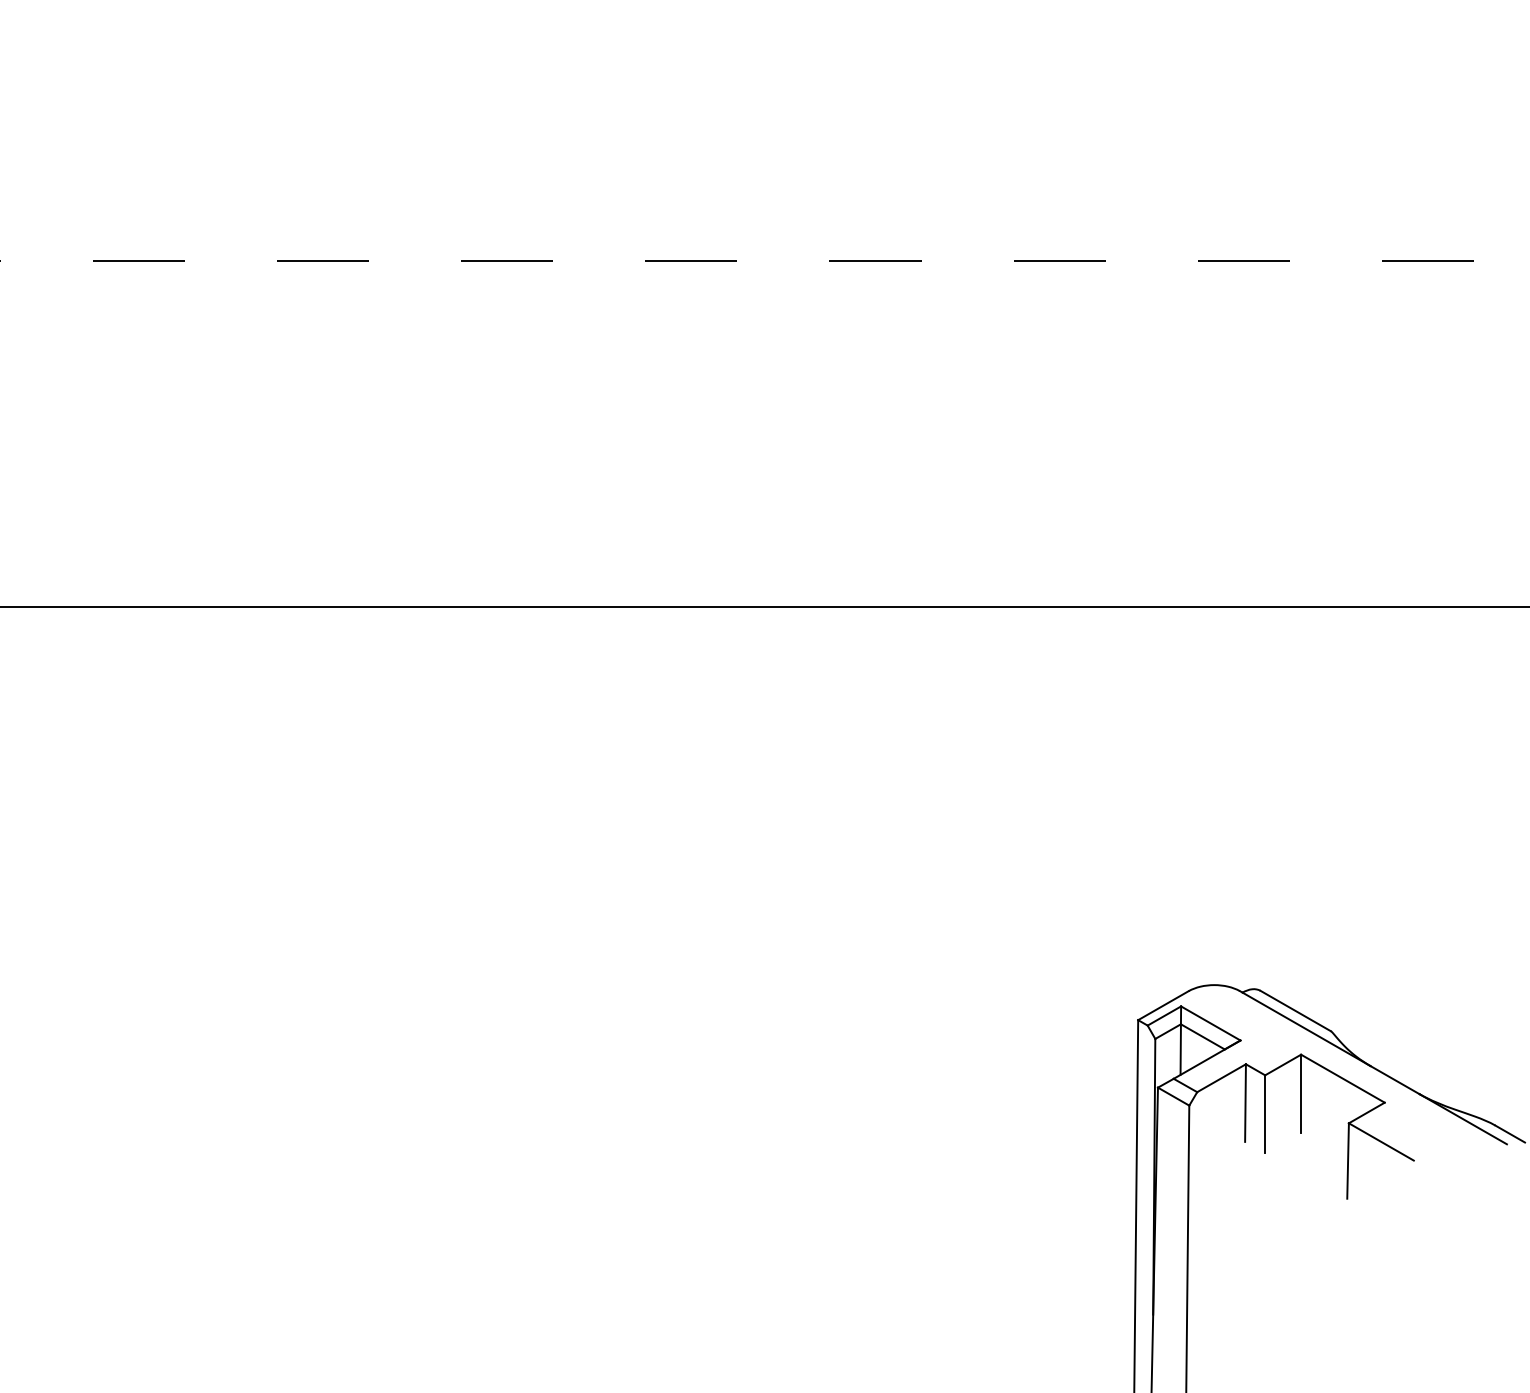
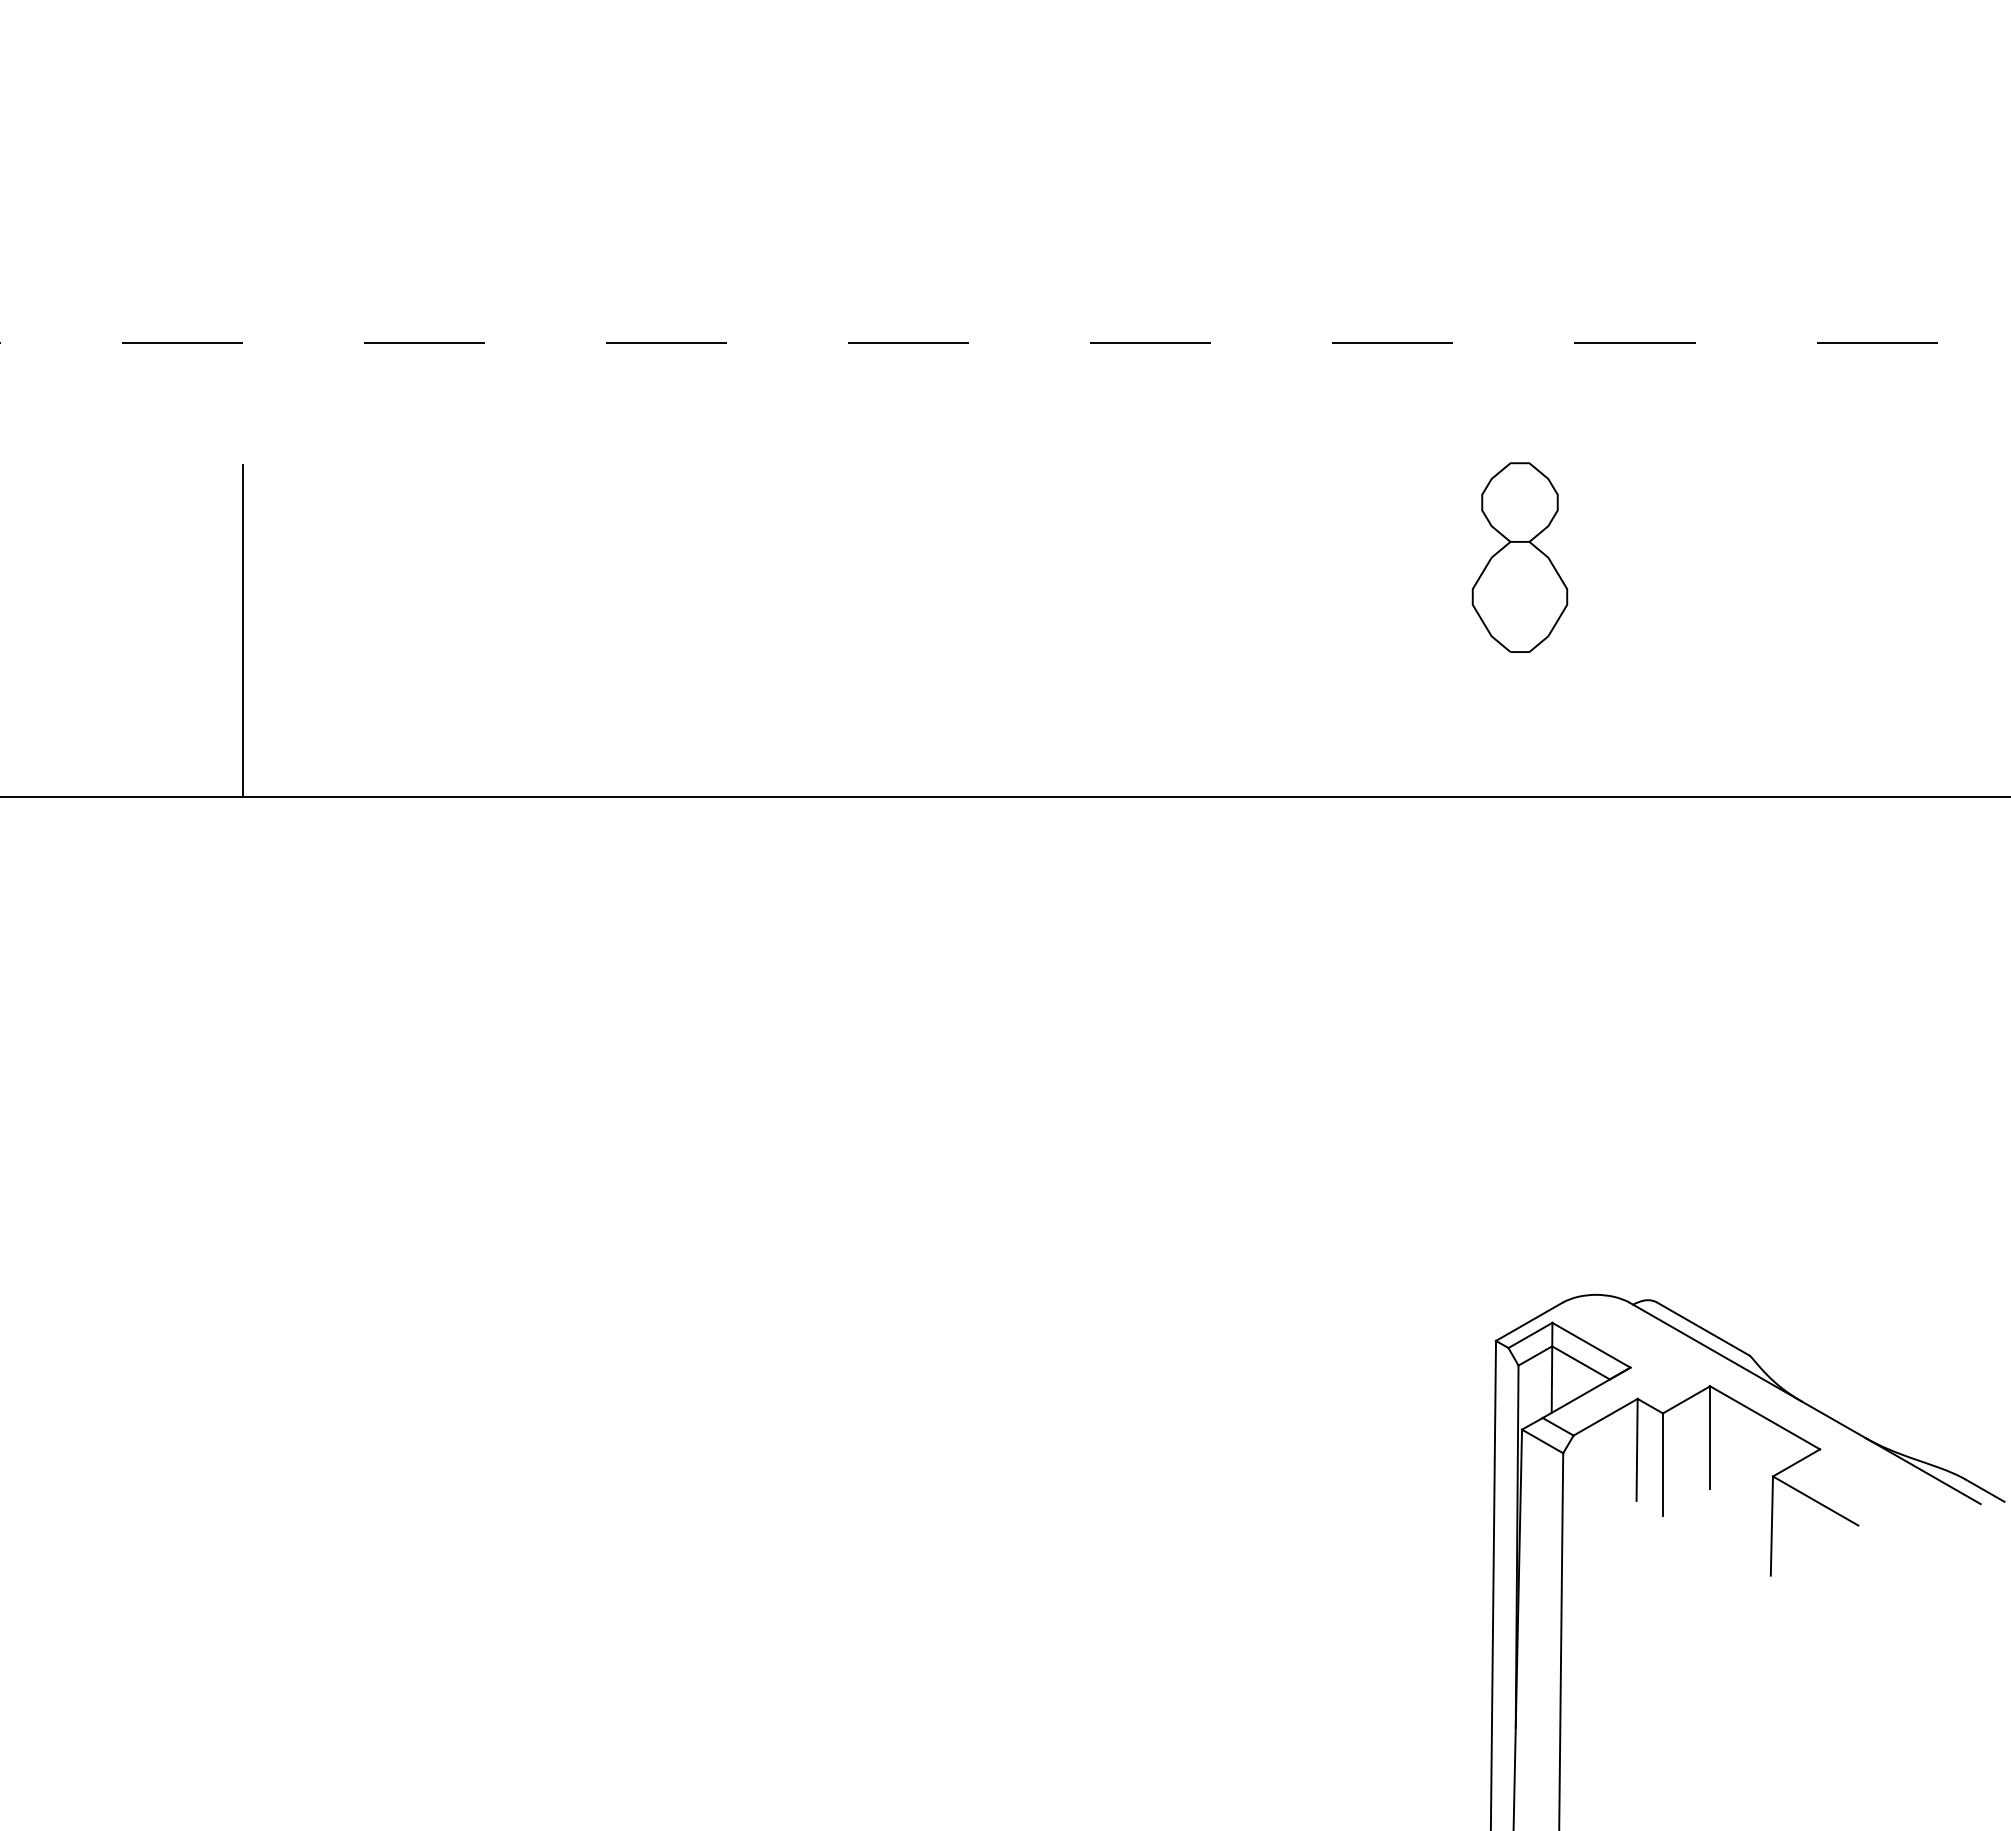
part: (1156, 424) -> (1519, 557), added
line: (184, 479) -> (242, 630), added

